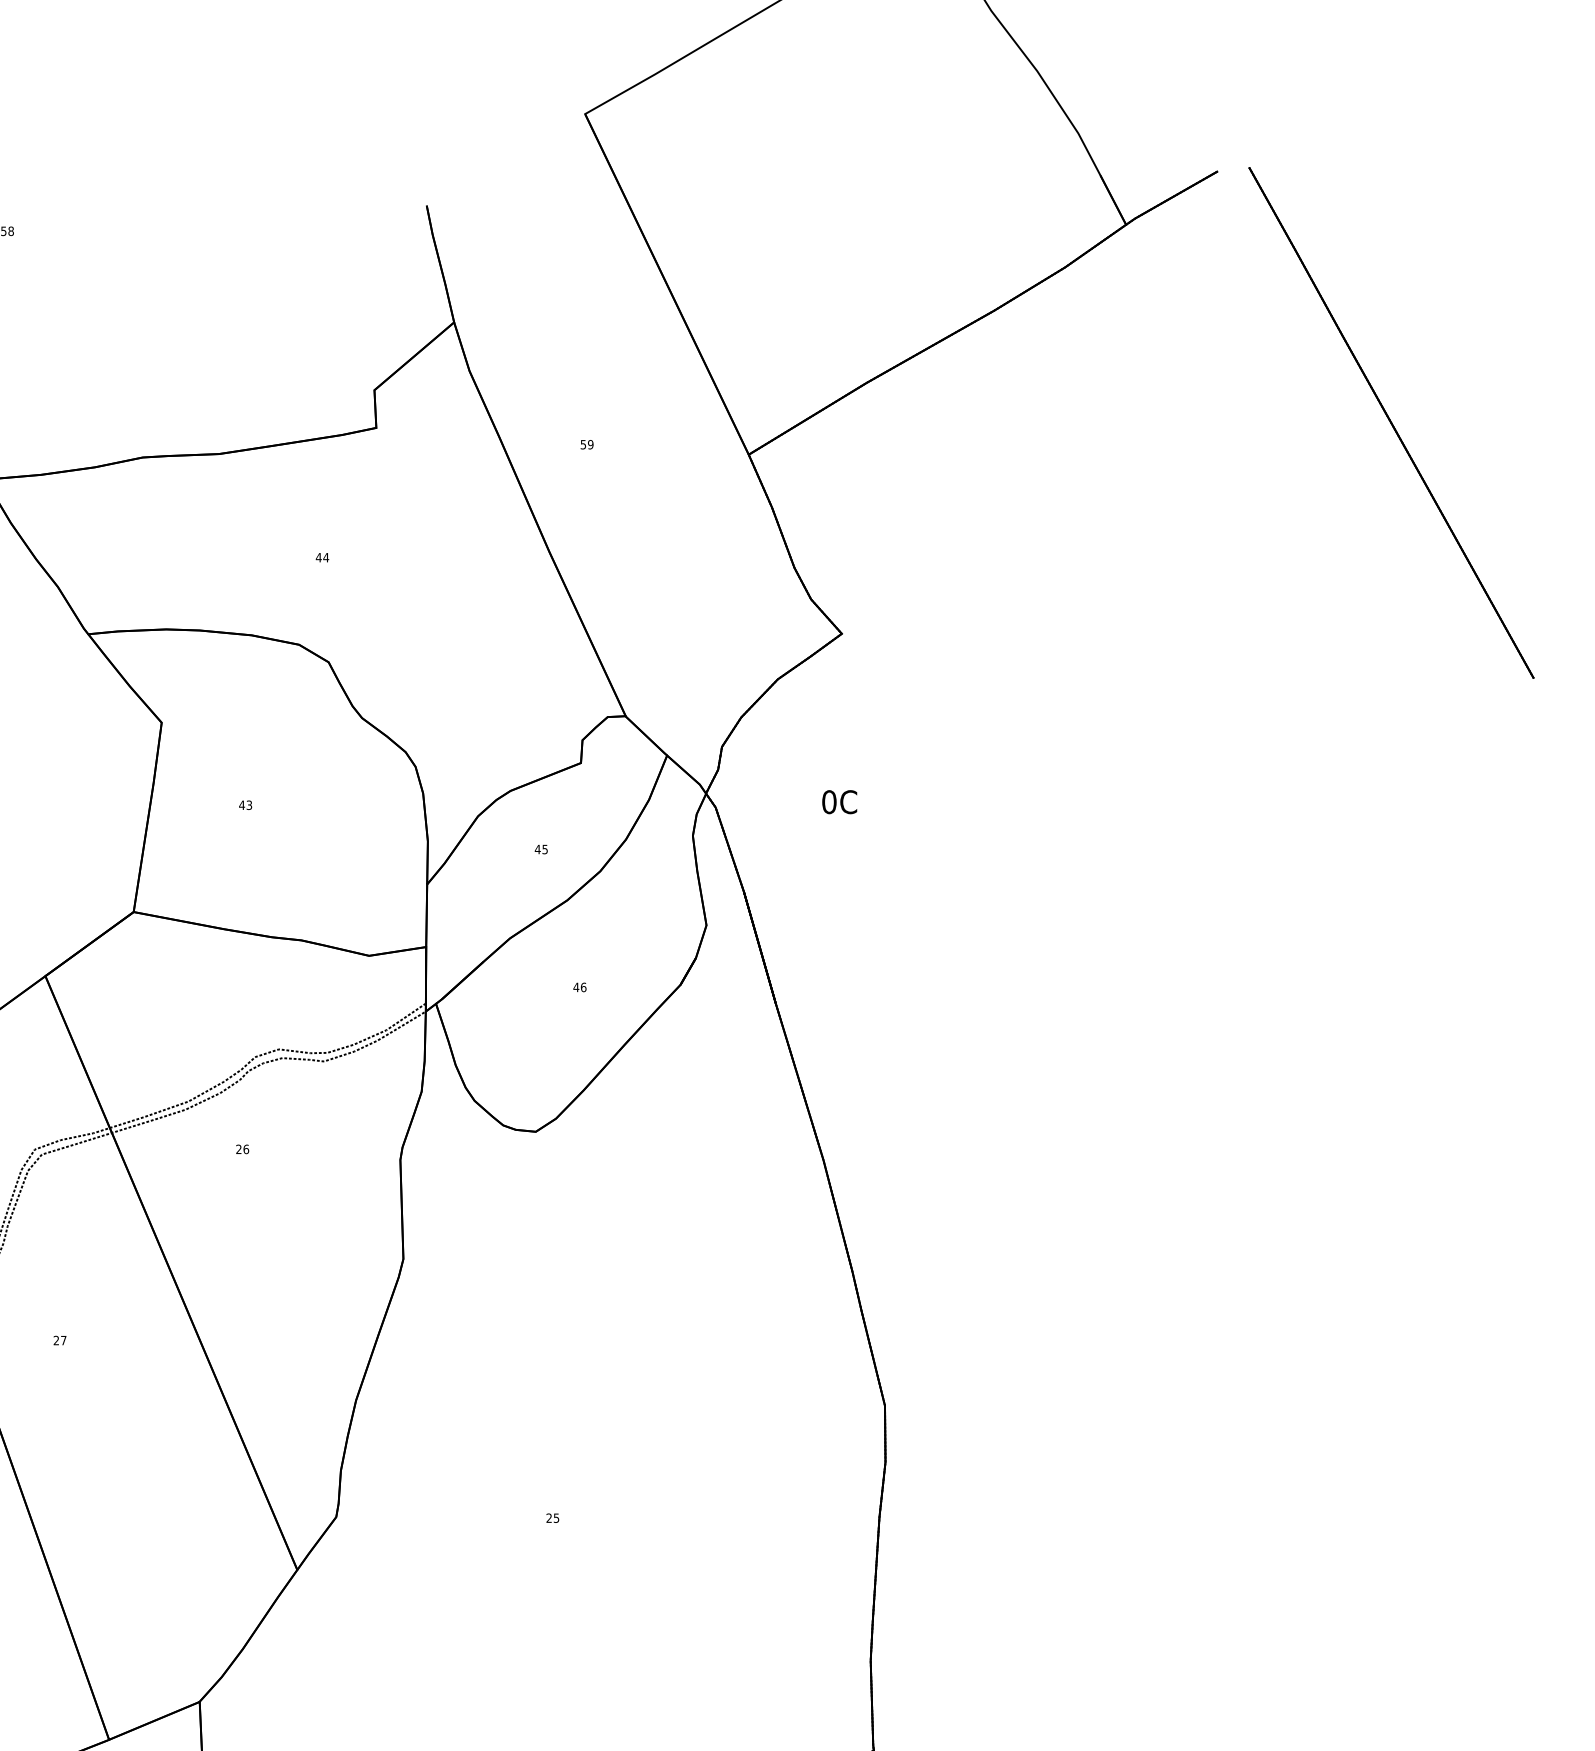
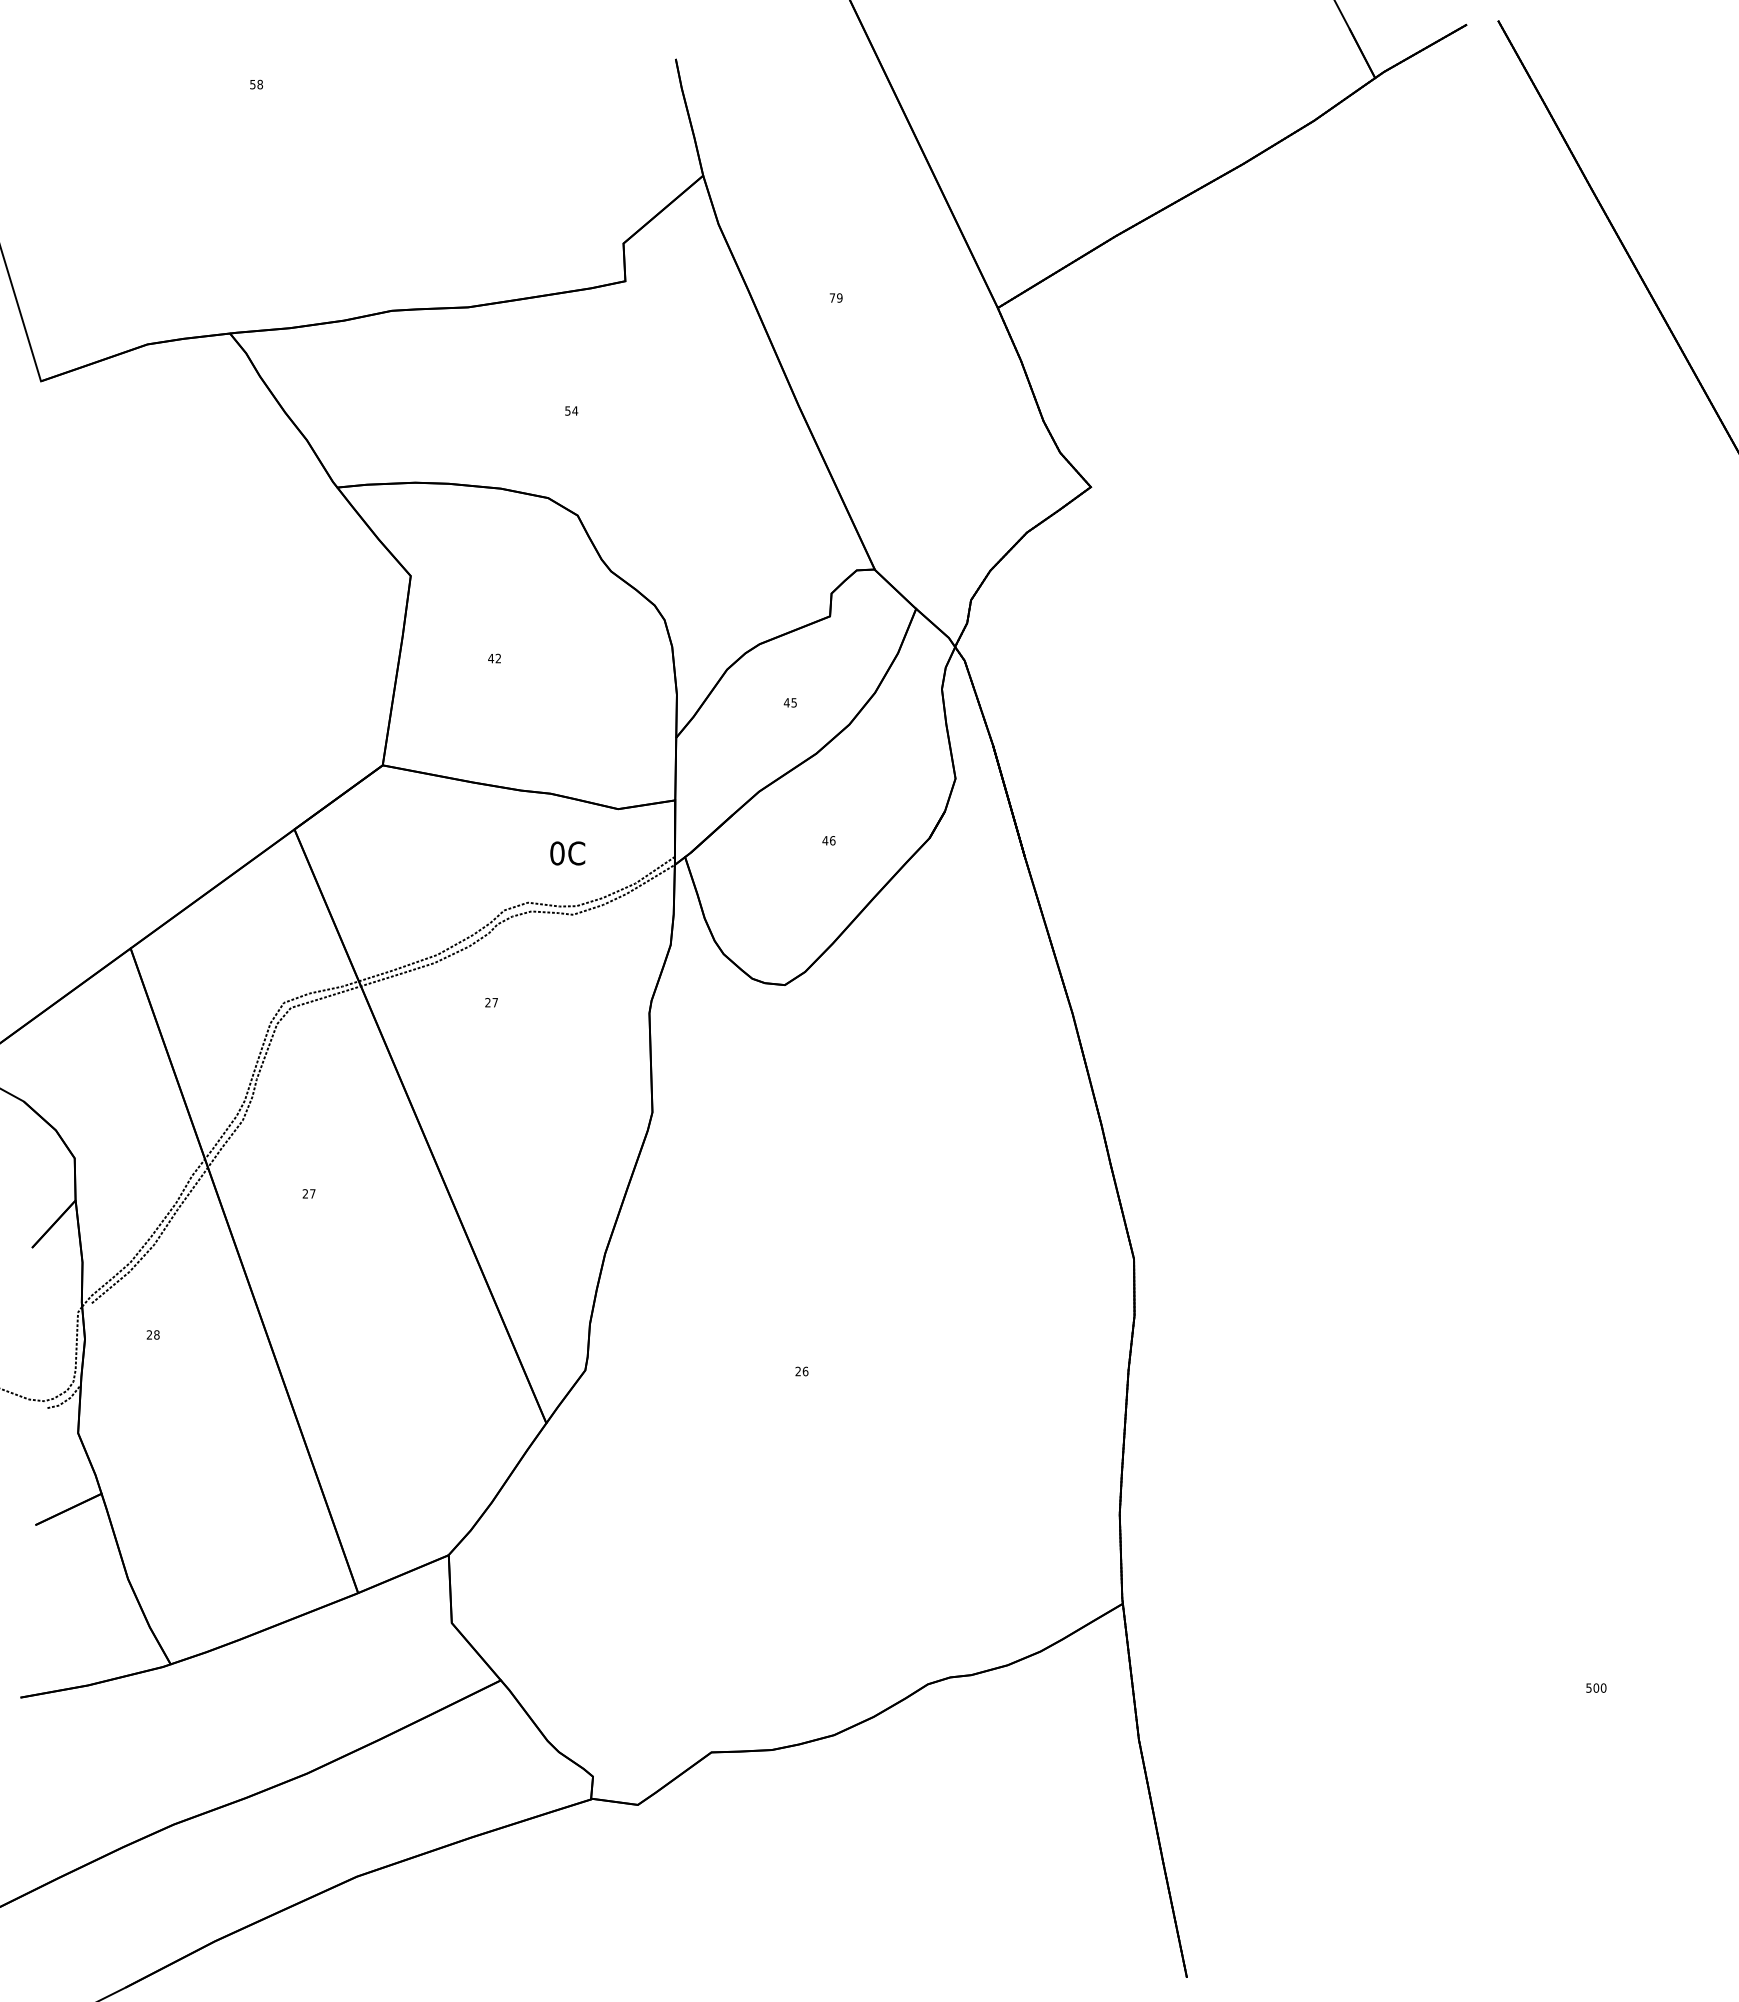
text: (583, 444) -> (832, 297), 59 -> 79
text: (318, 557) -> (567, 410), 44 -> 54
text: (839, 802) -> (567, 853), moved
text: (249, 805) -> (498, 658), 43 -> 42
text: (246, 1149) -> (495, 1002), 26 -> 27
text: (556, 1518) -> (805, 1371), 25 -> 26

